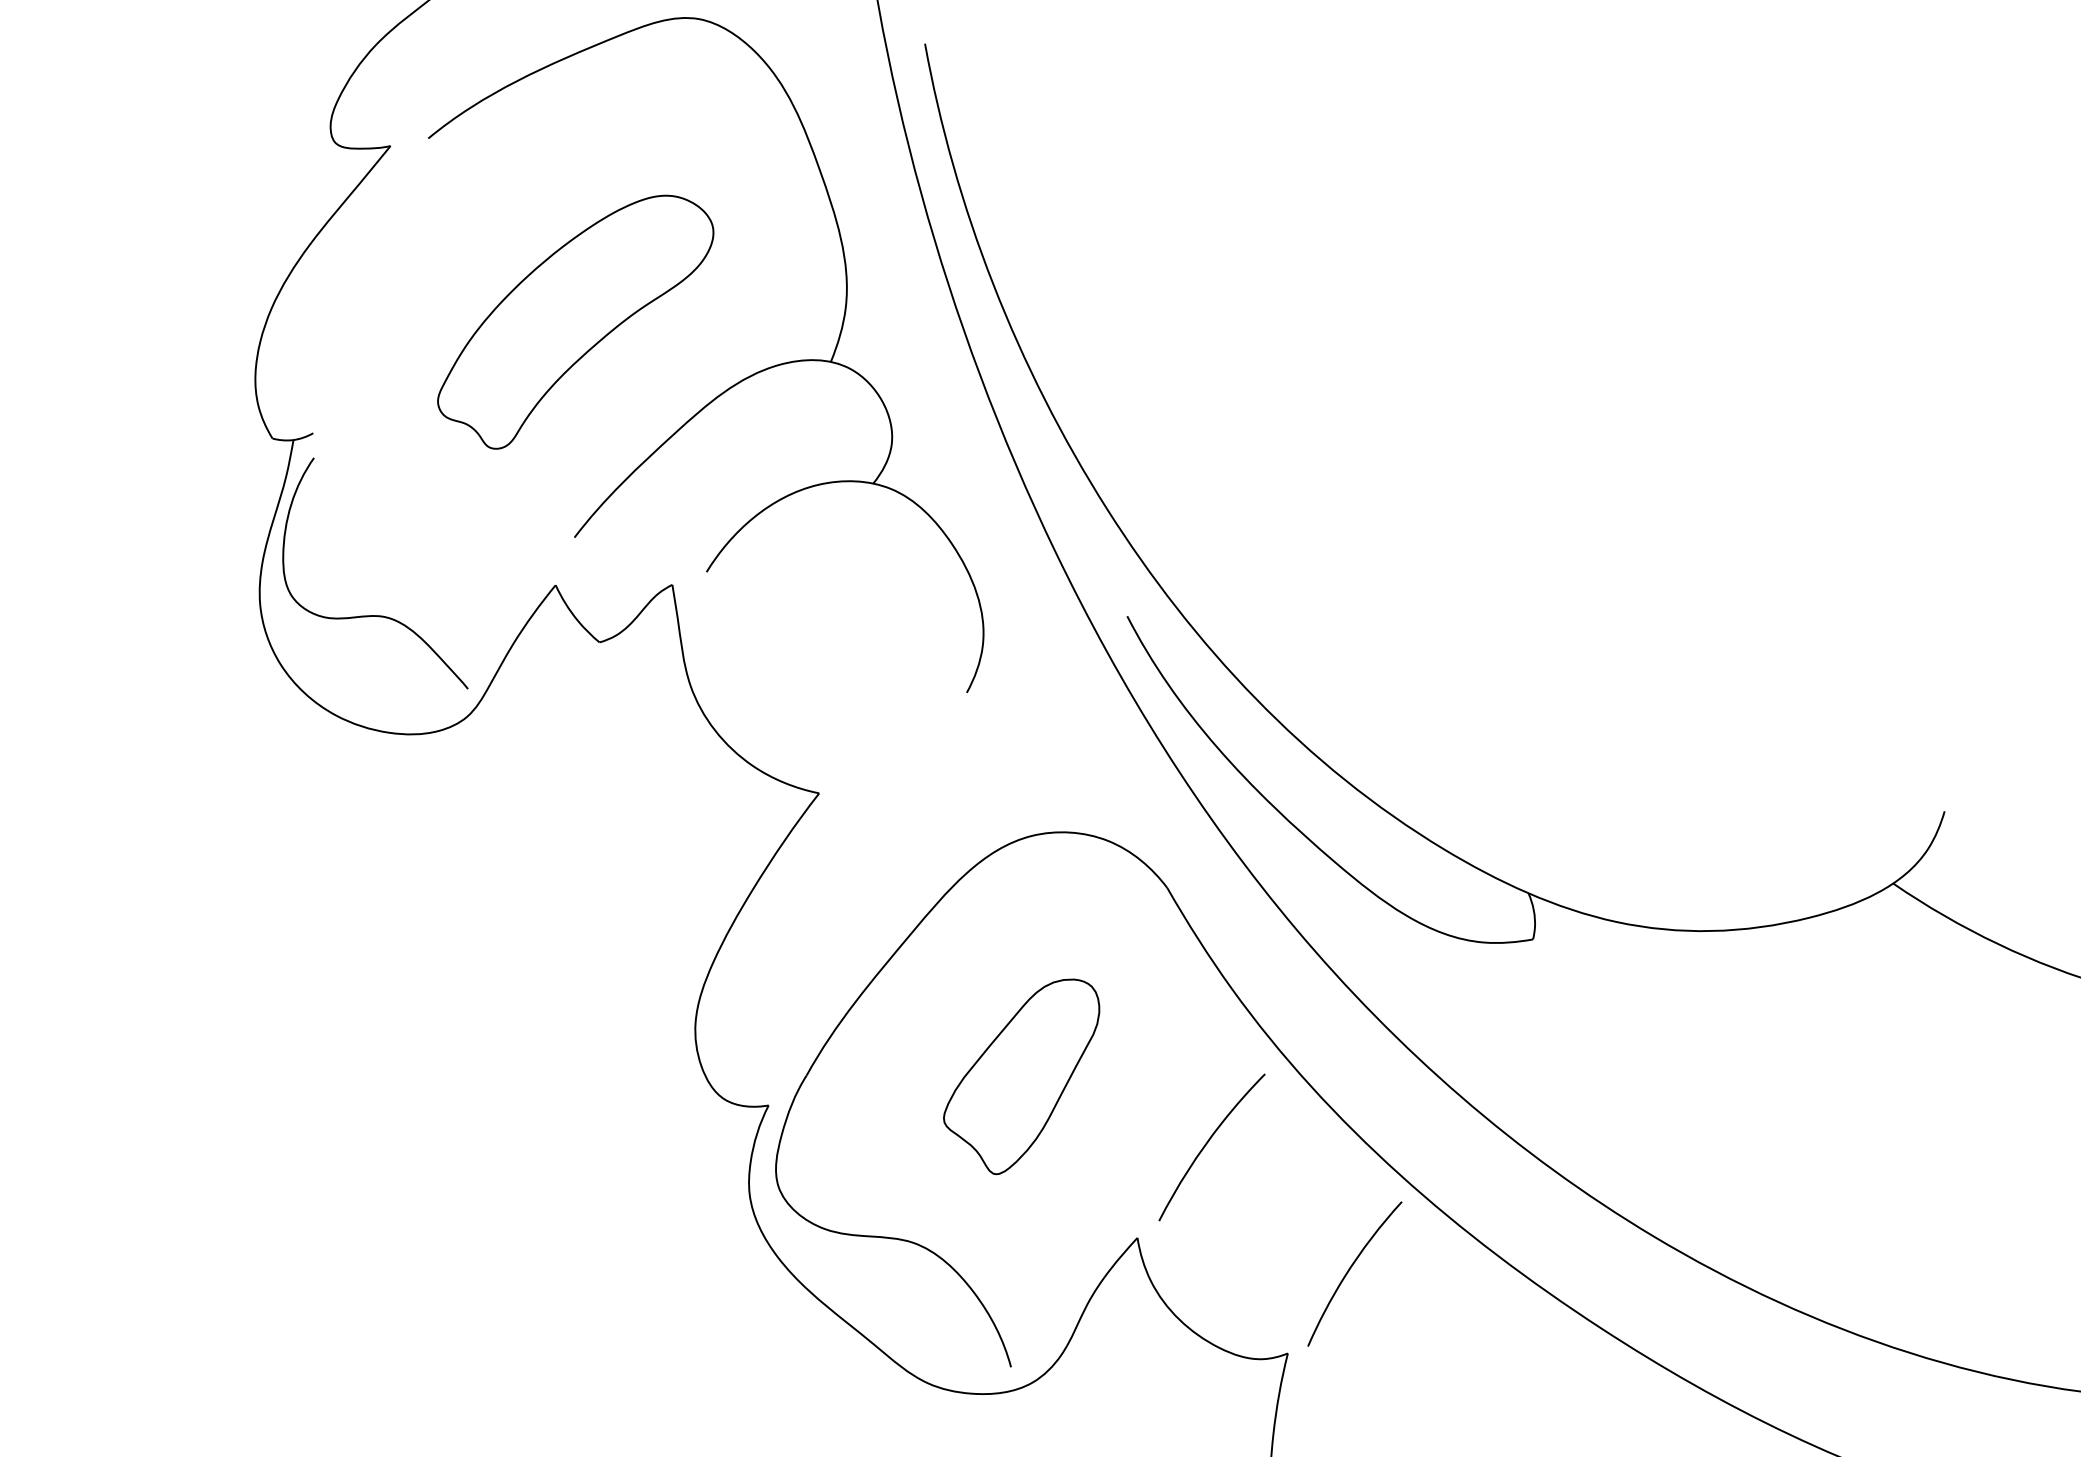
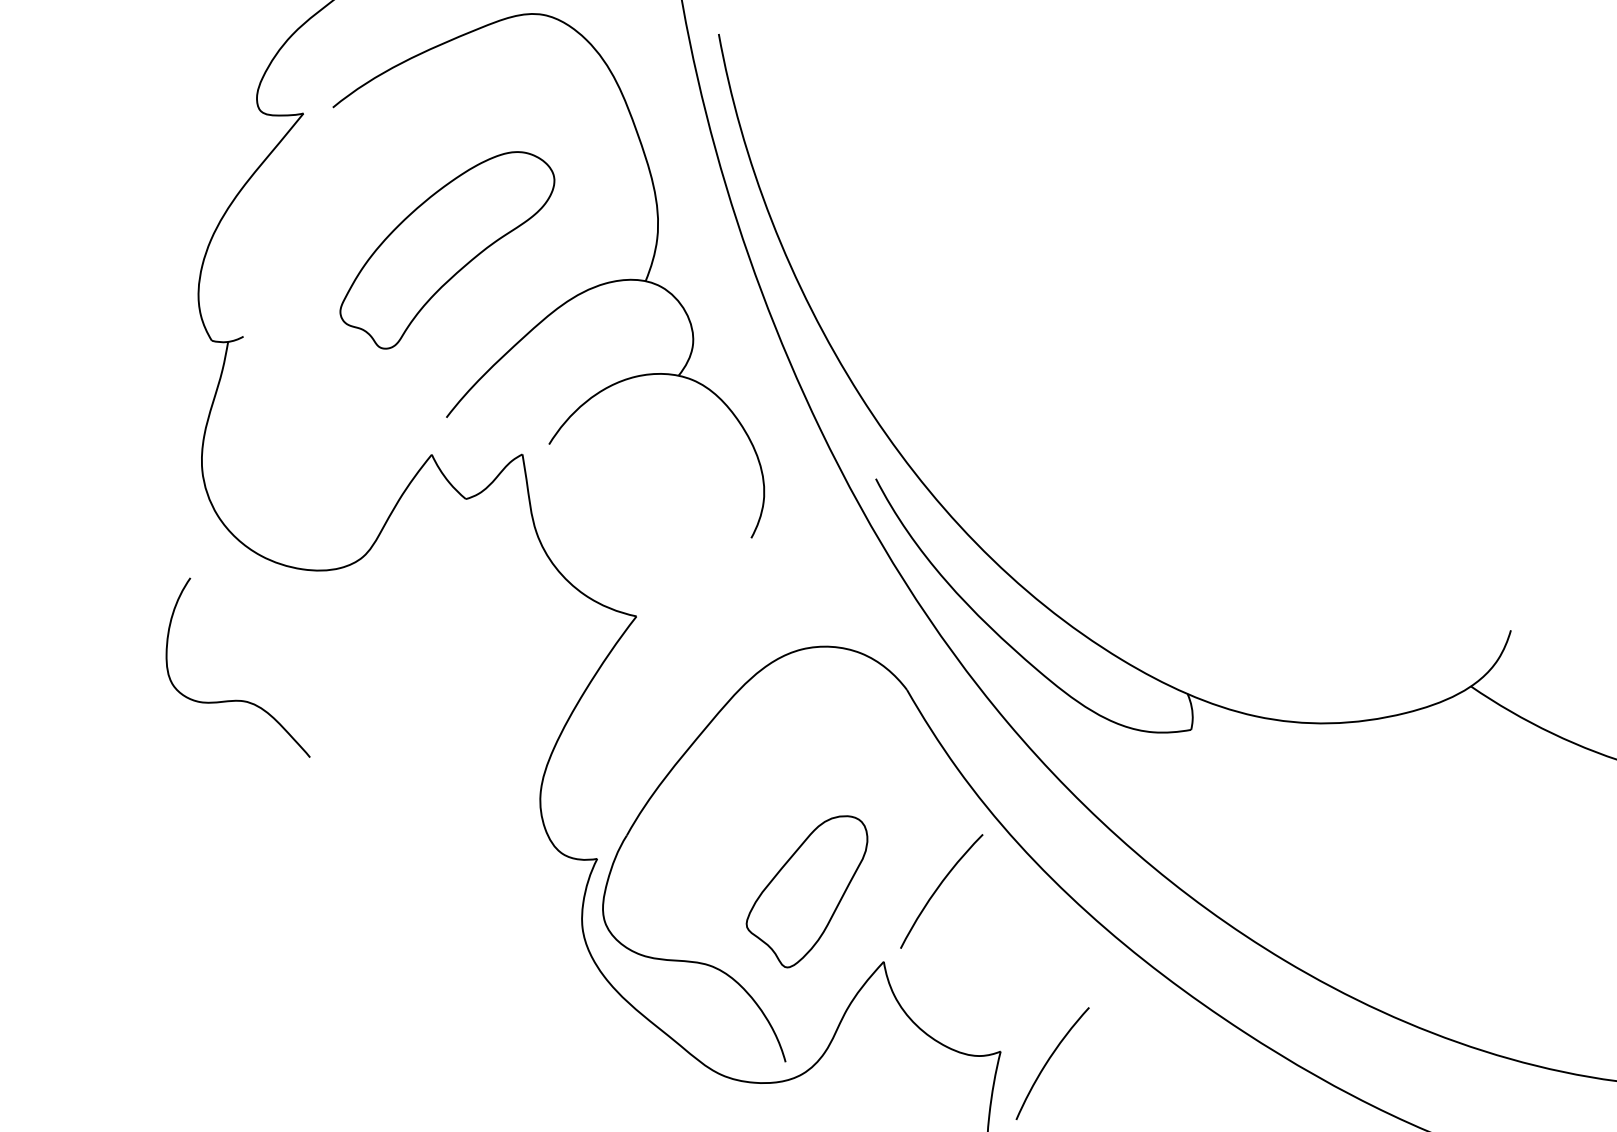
curve: (375, 615) -> (238, 700), moved
part: (1021, 1076) -> (806, 891), moved
curve: (1349, 1271) -> (1048, 1061), moved

